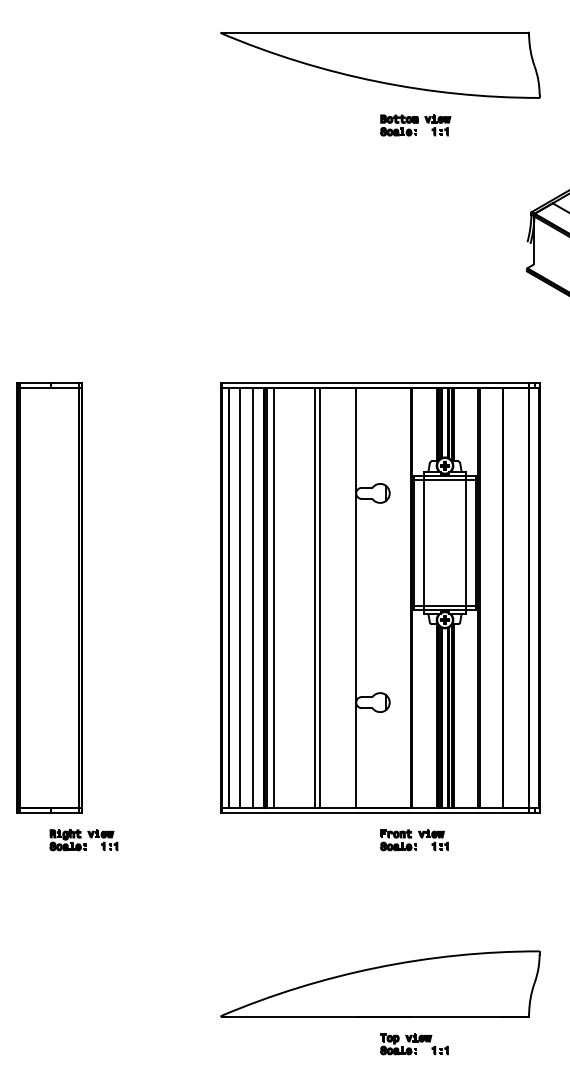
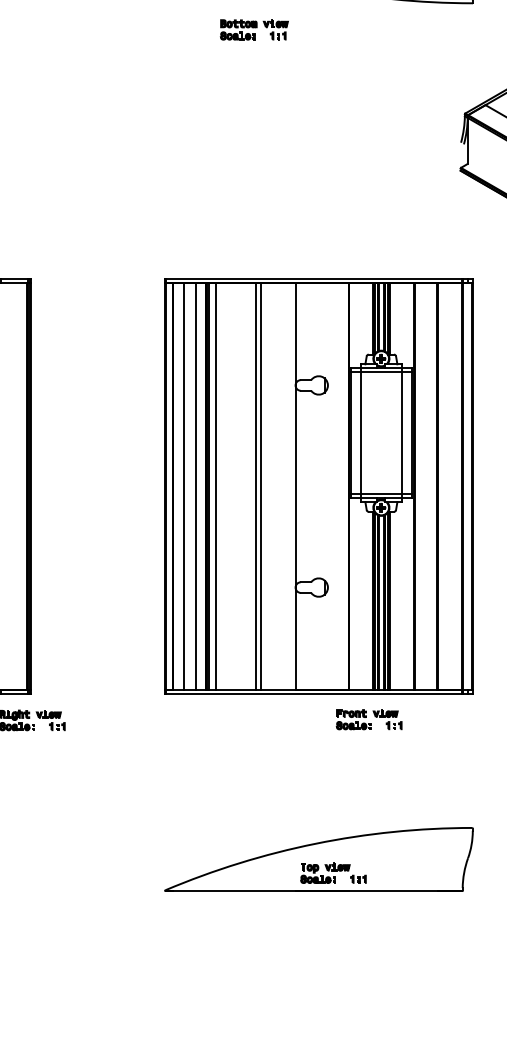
part: (415, 125) -> (254, 29), moved
part: (414, 840) -> (369, 719), moved
part: (414, 1044) -> (333, 873), moved

